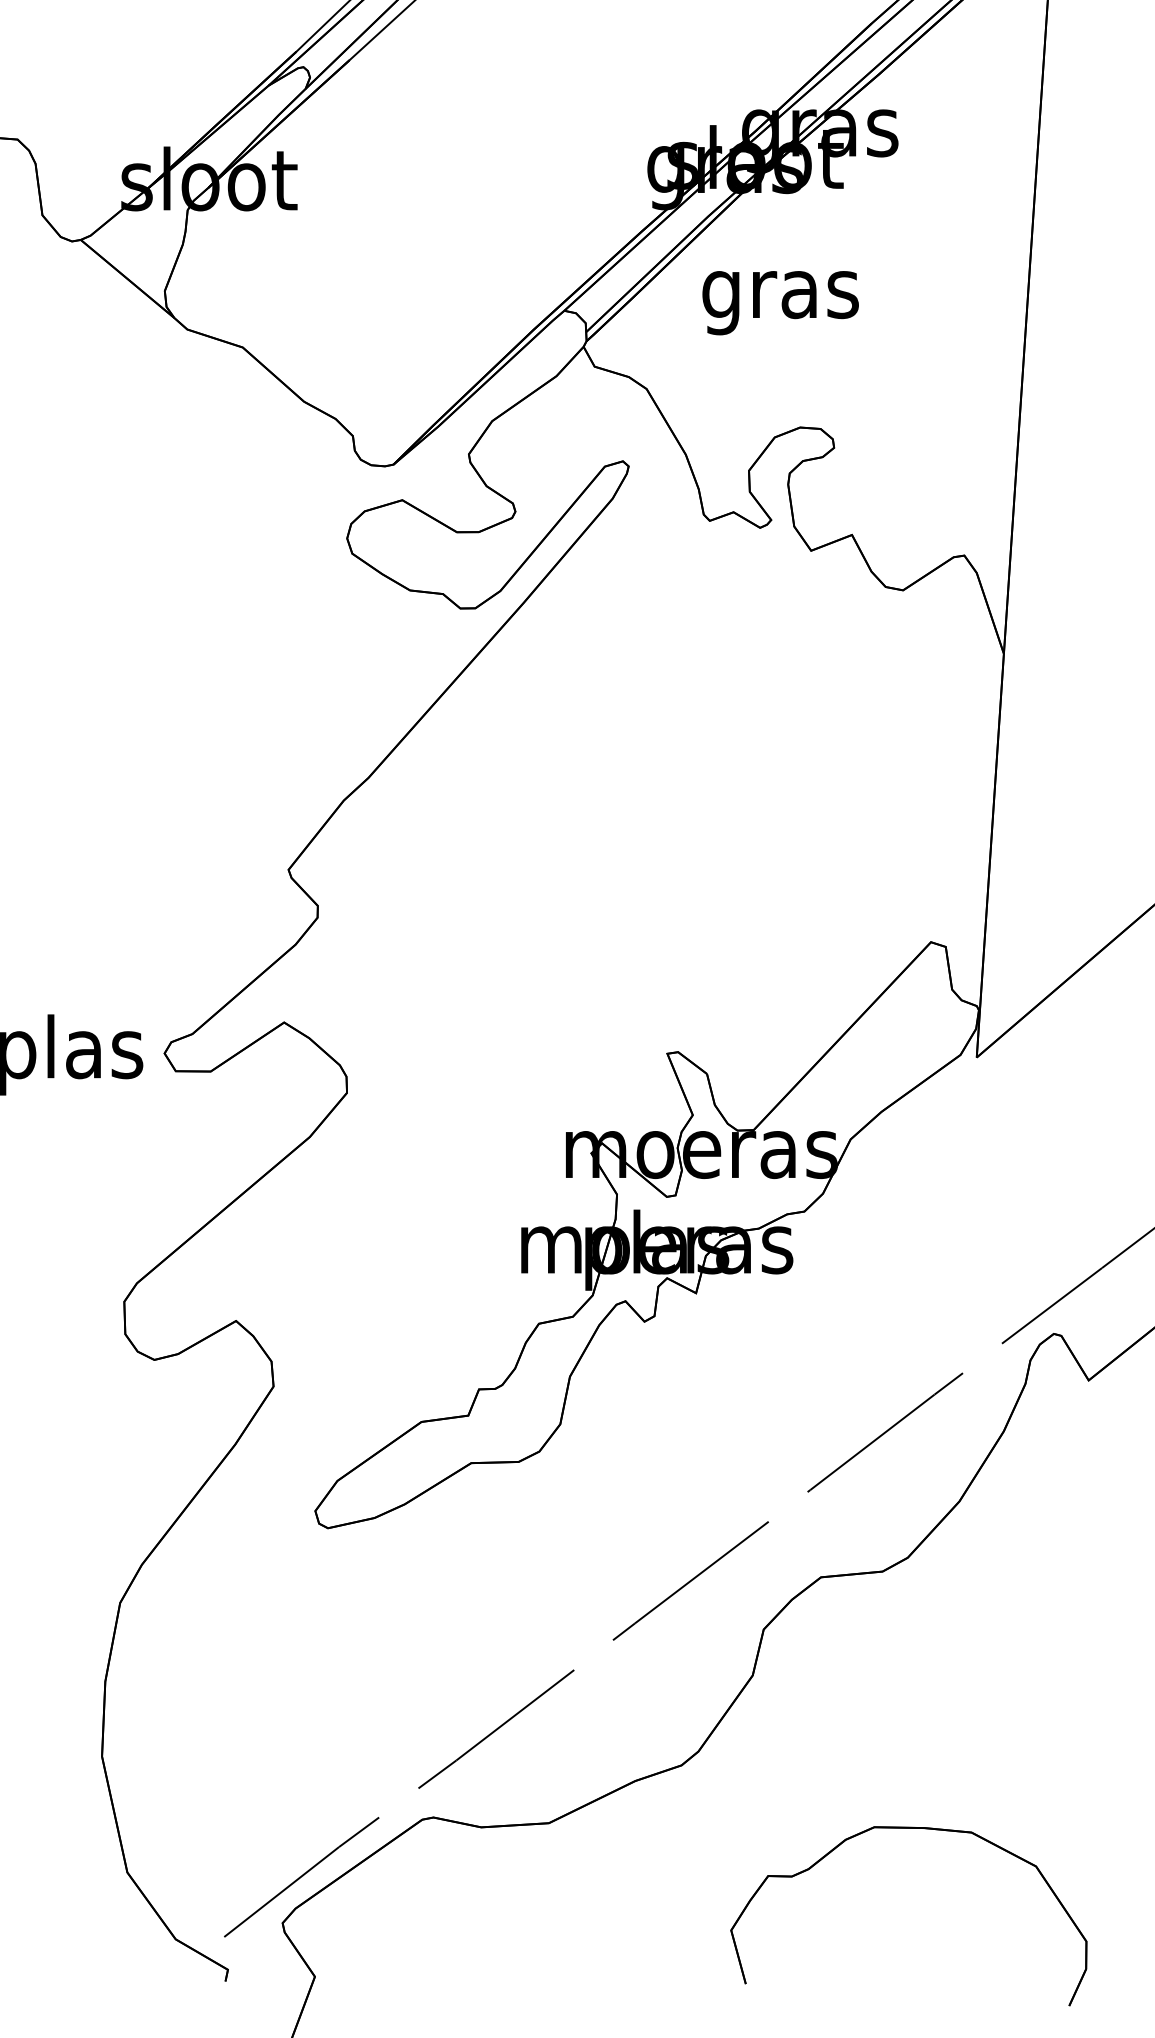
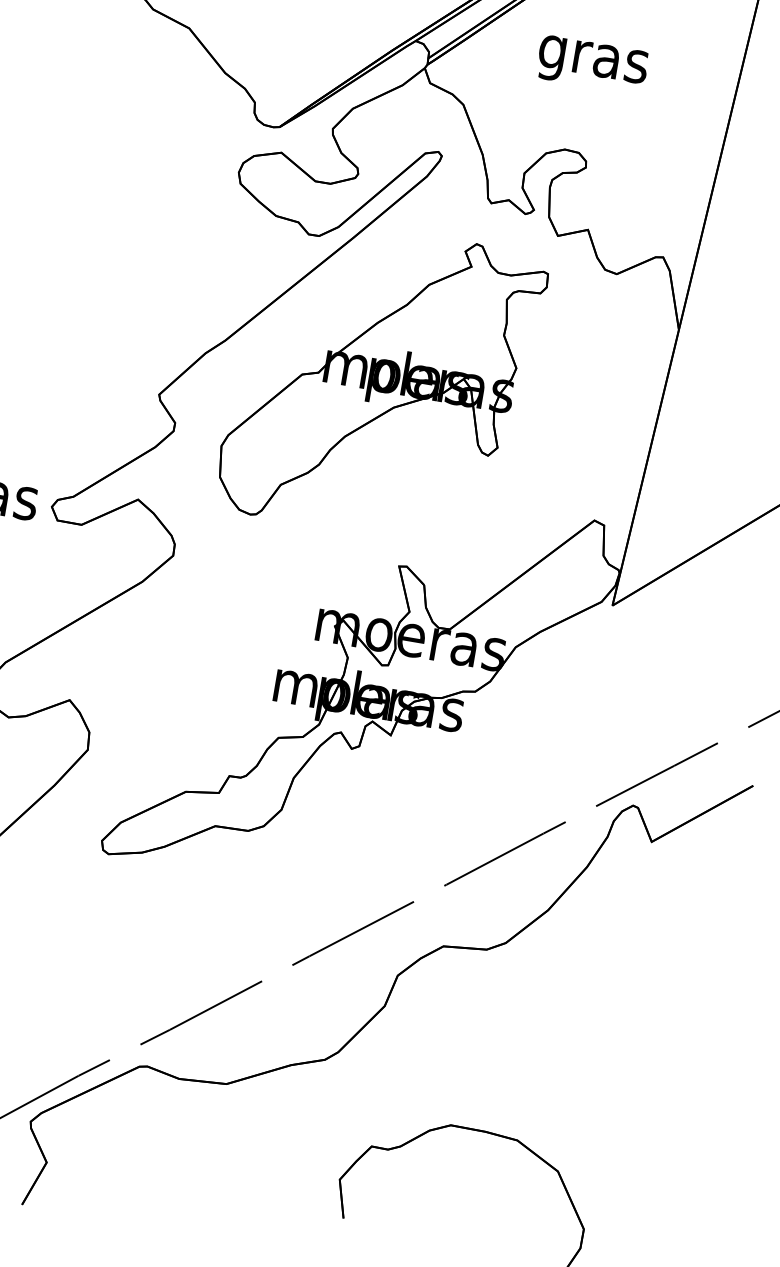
text: (780, 303) -> (592, 65), moved
part: (597, 798) -> (381, 381), added

